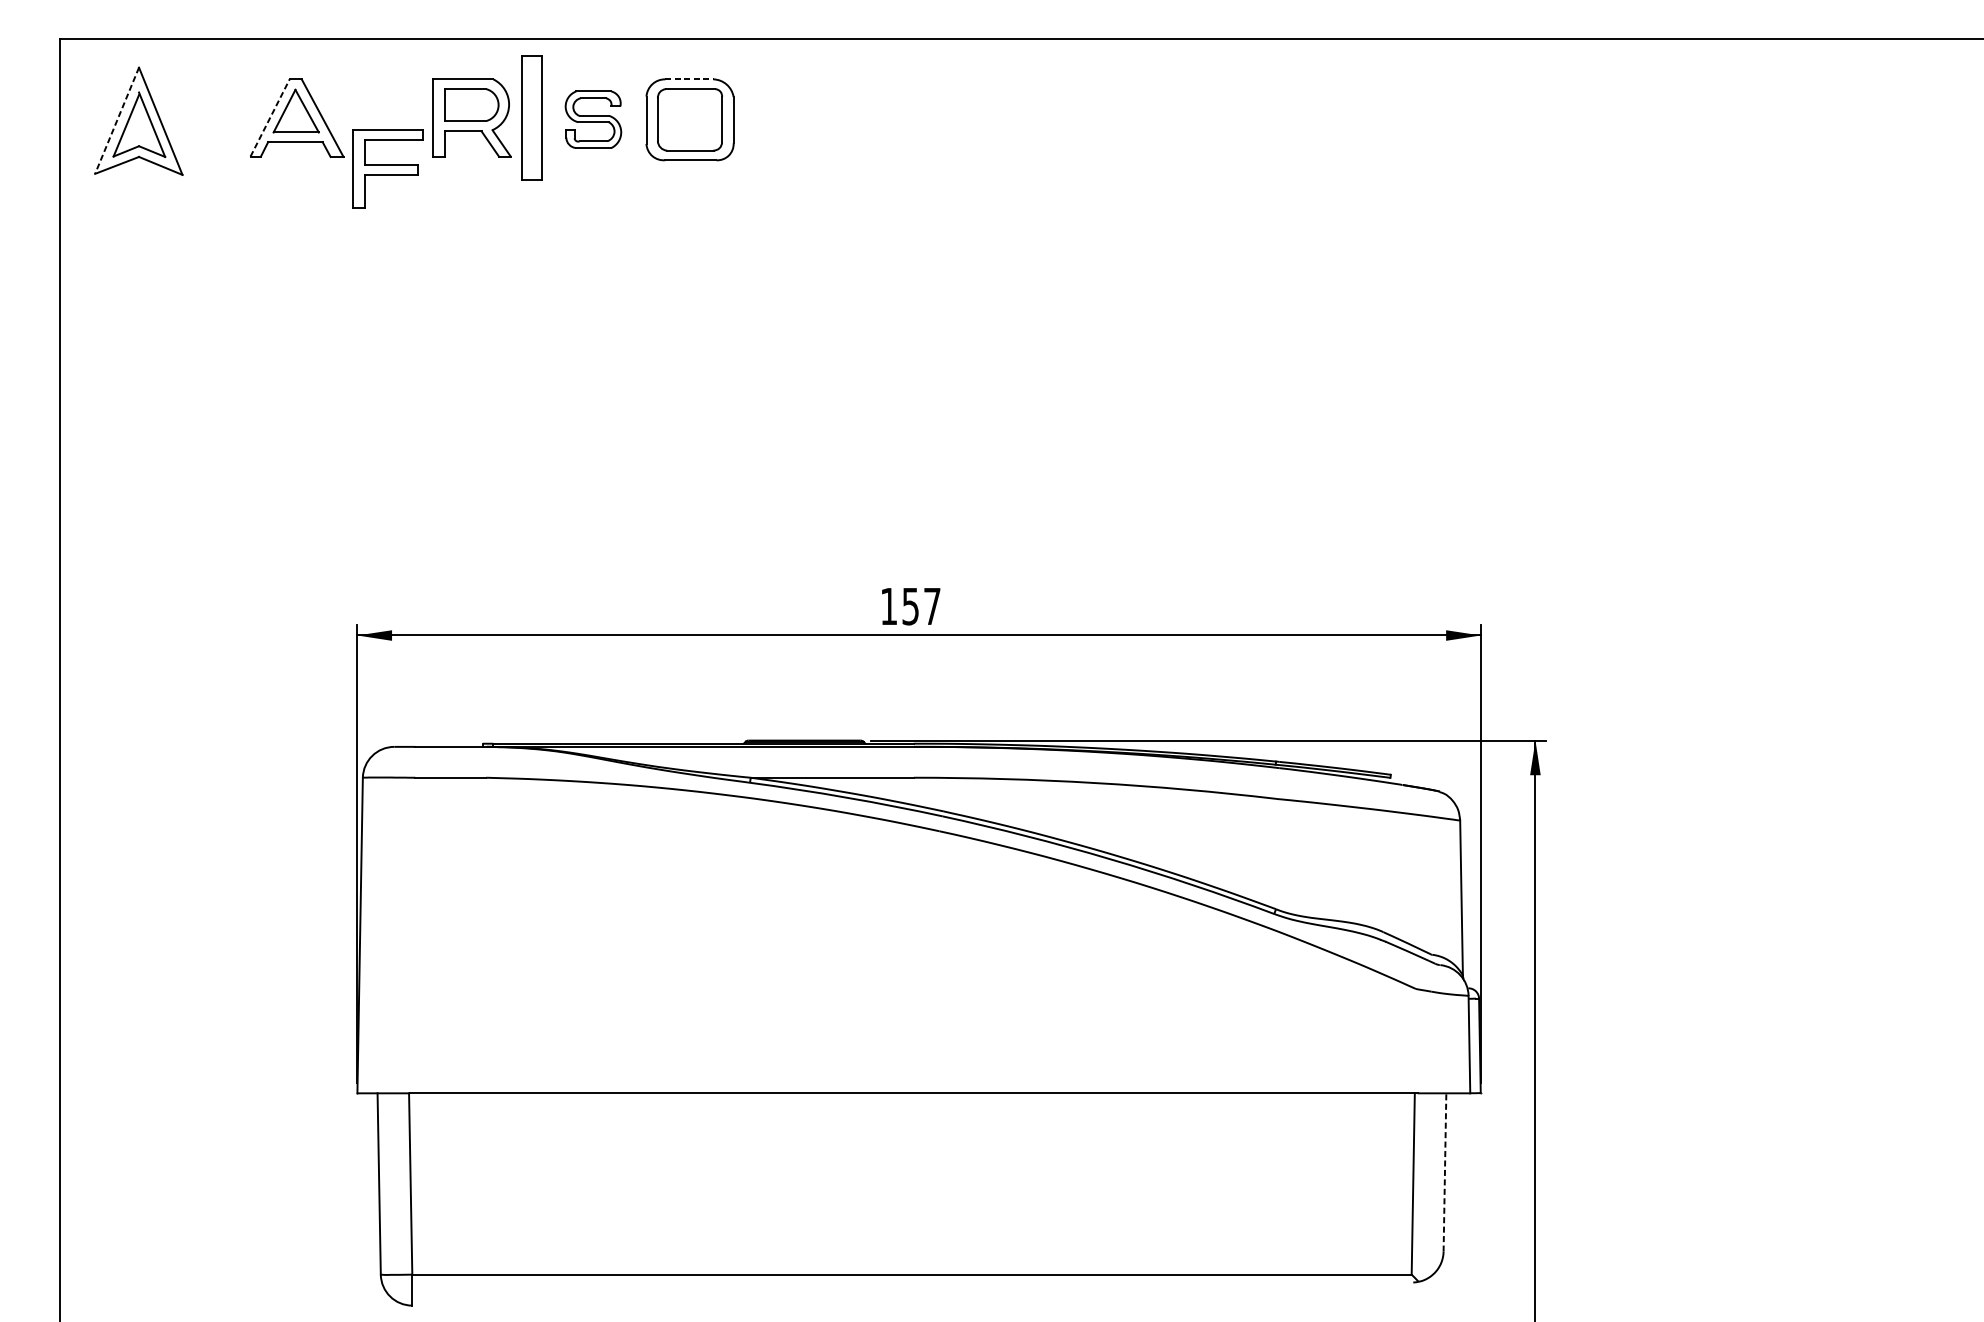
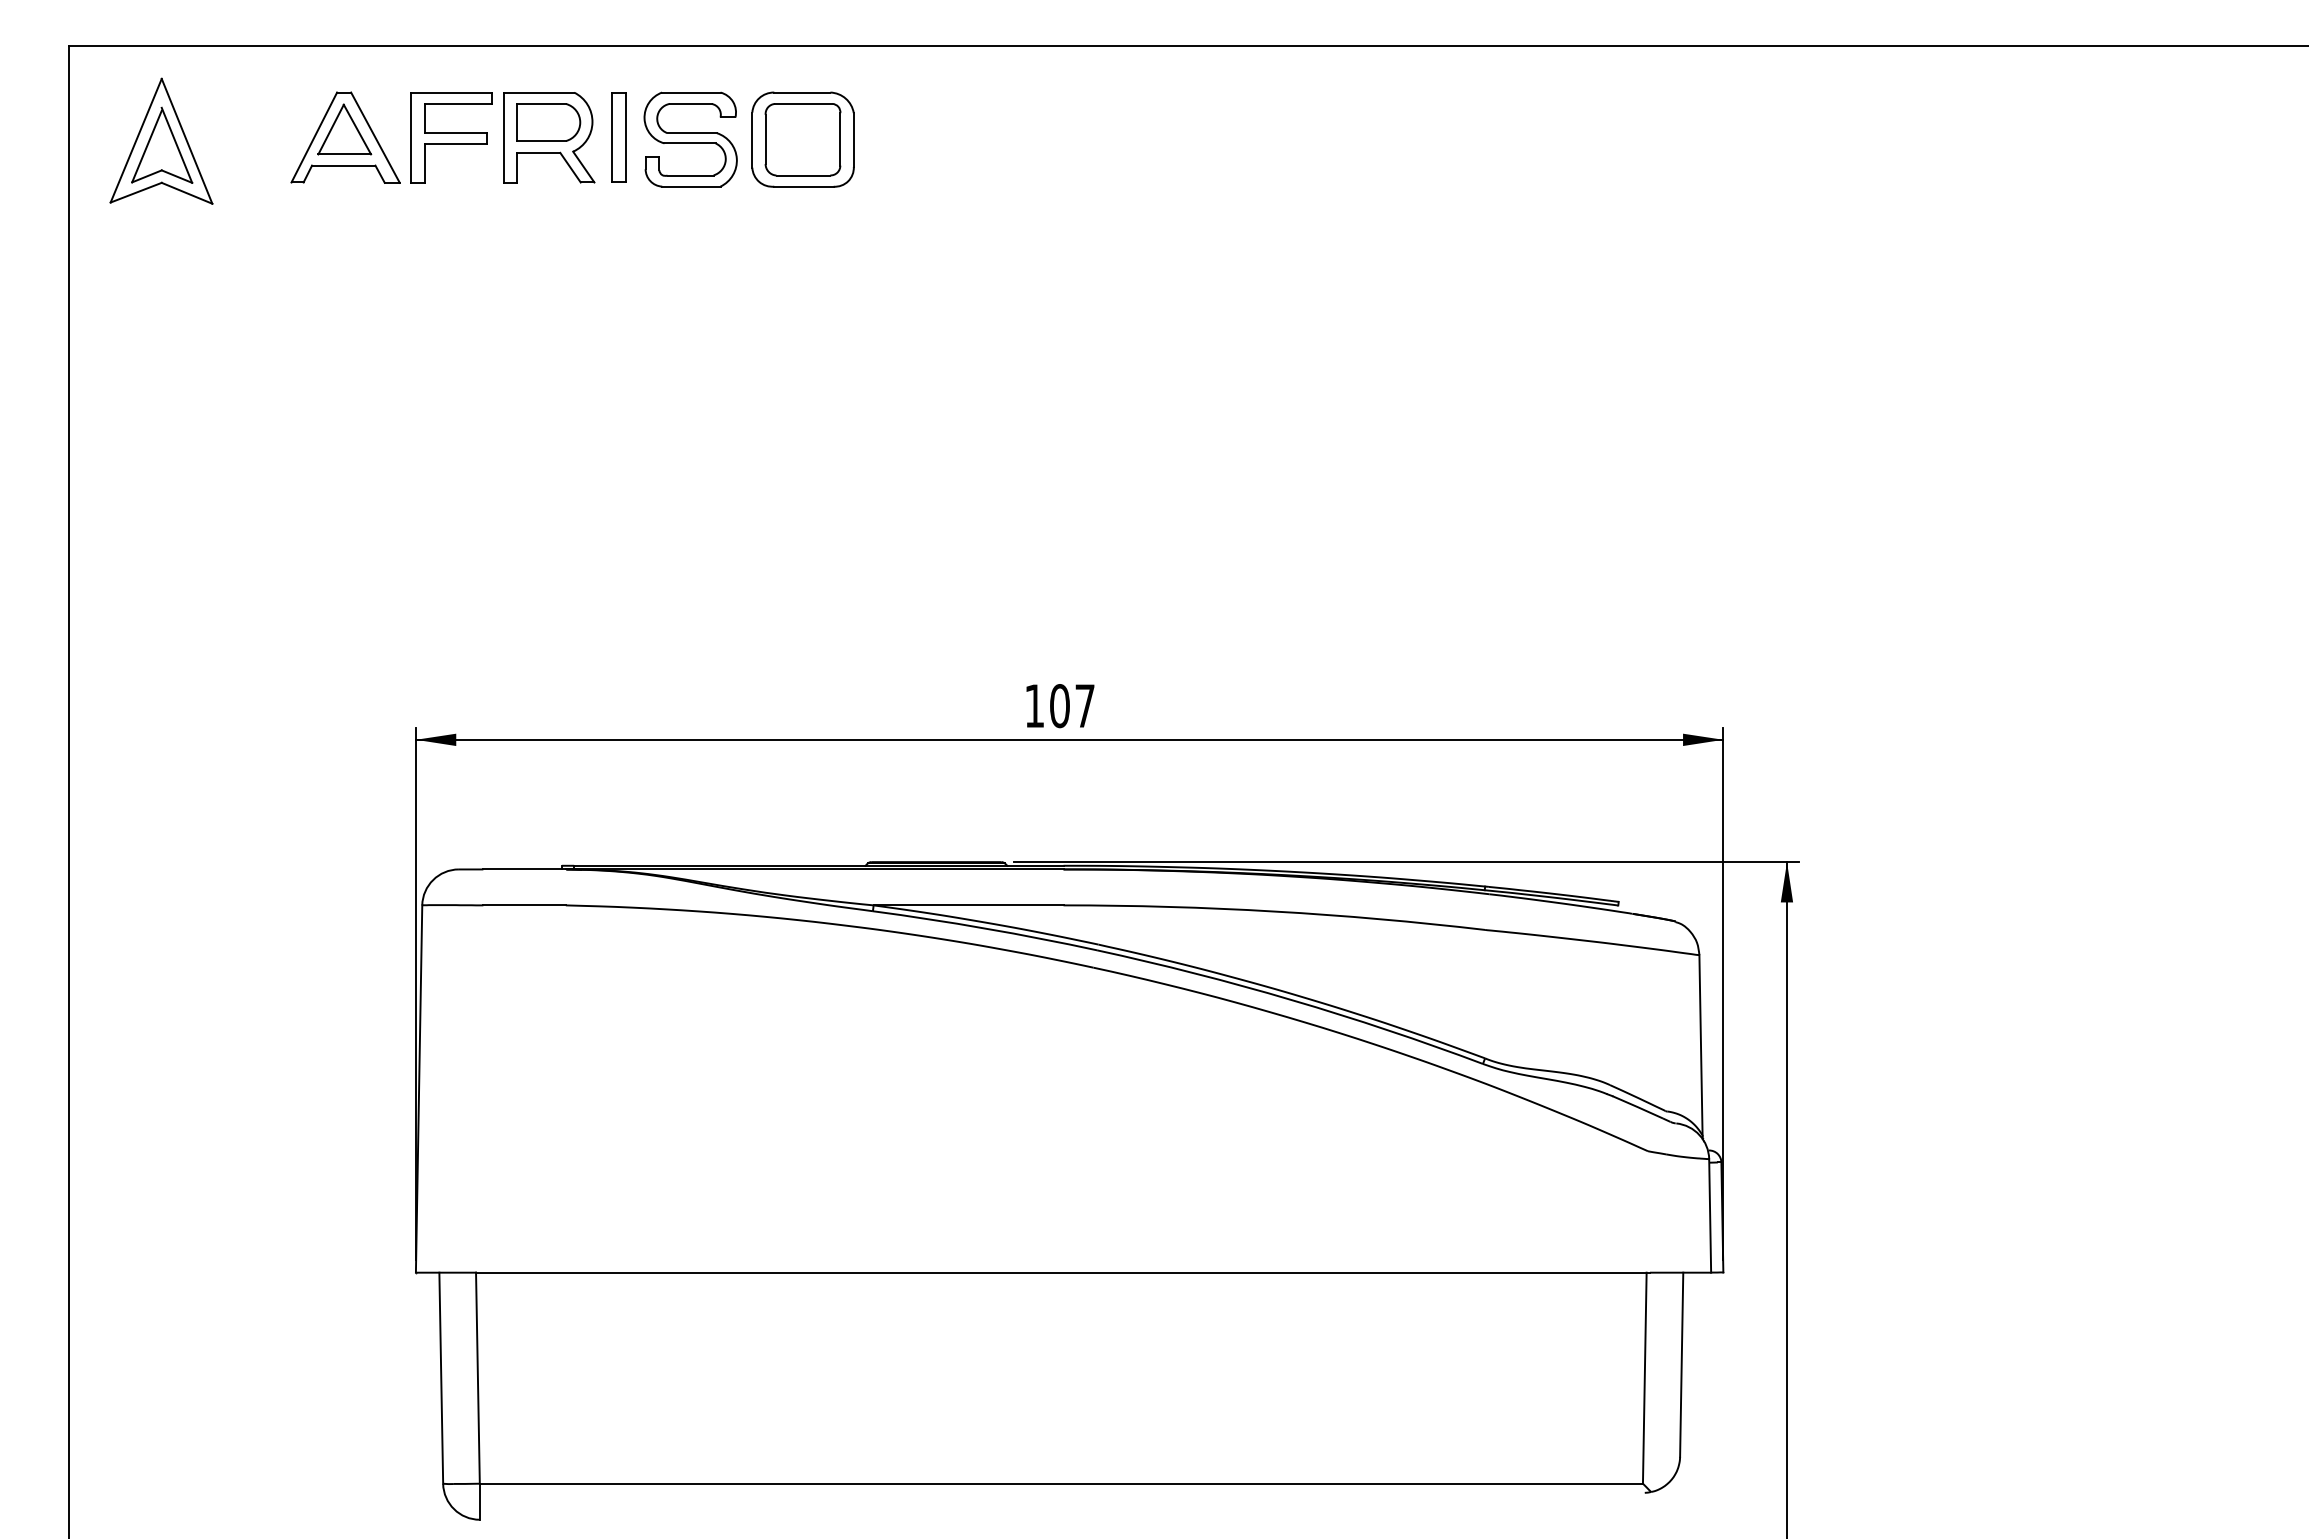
line: (689, 79) -> (802, 92), dashed -> solid
line: (270, 117) -> (314, 137), dashed -> solid
part: (531, 117) -> (618, 137), size x0.62
part: (593, 119) -> (690, 139), size x1.43
line: (117, 120) -> (136, 140), dashed -> solid
part: (387, 168) -> (451, 137), moved
text: (910, 606) -> (1059, 706), 157 -> 107
line: (1444, 1172) -> (1681, 1364), dashed -> solid

